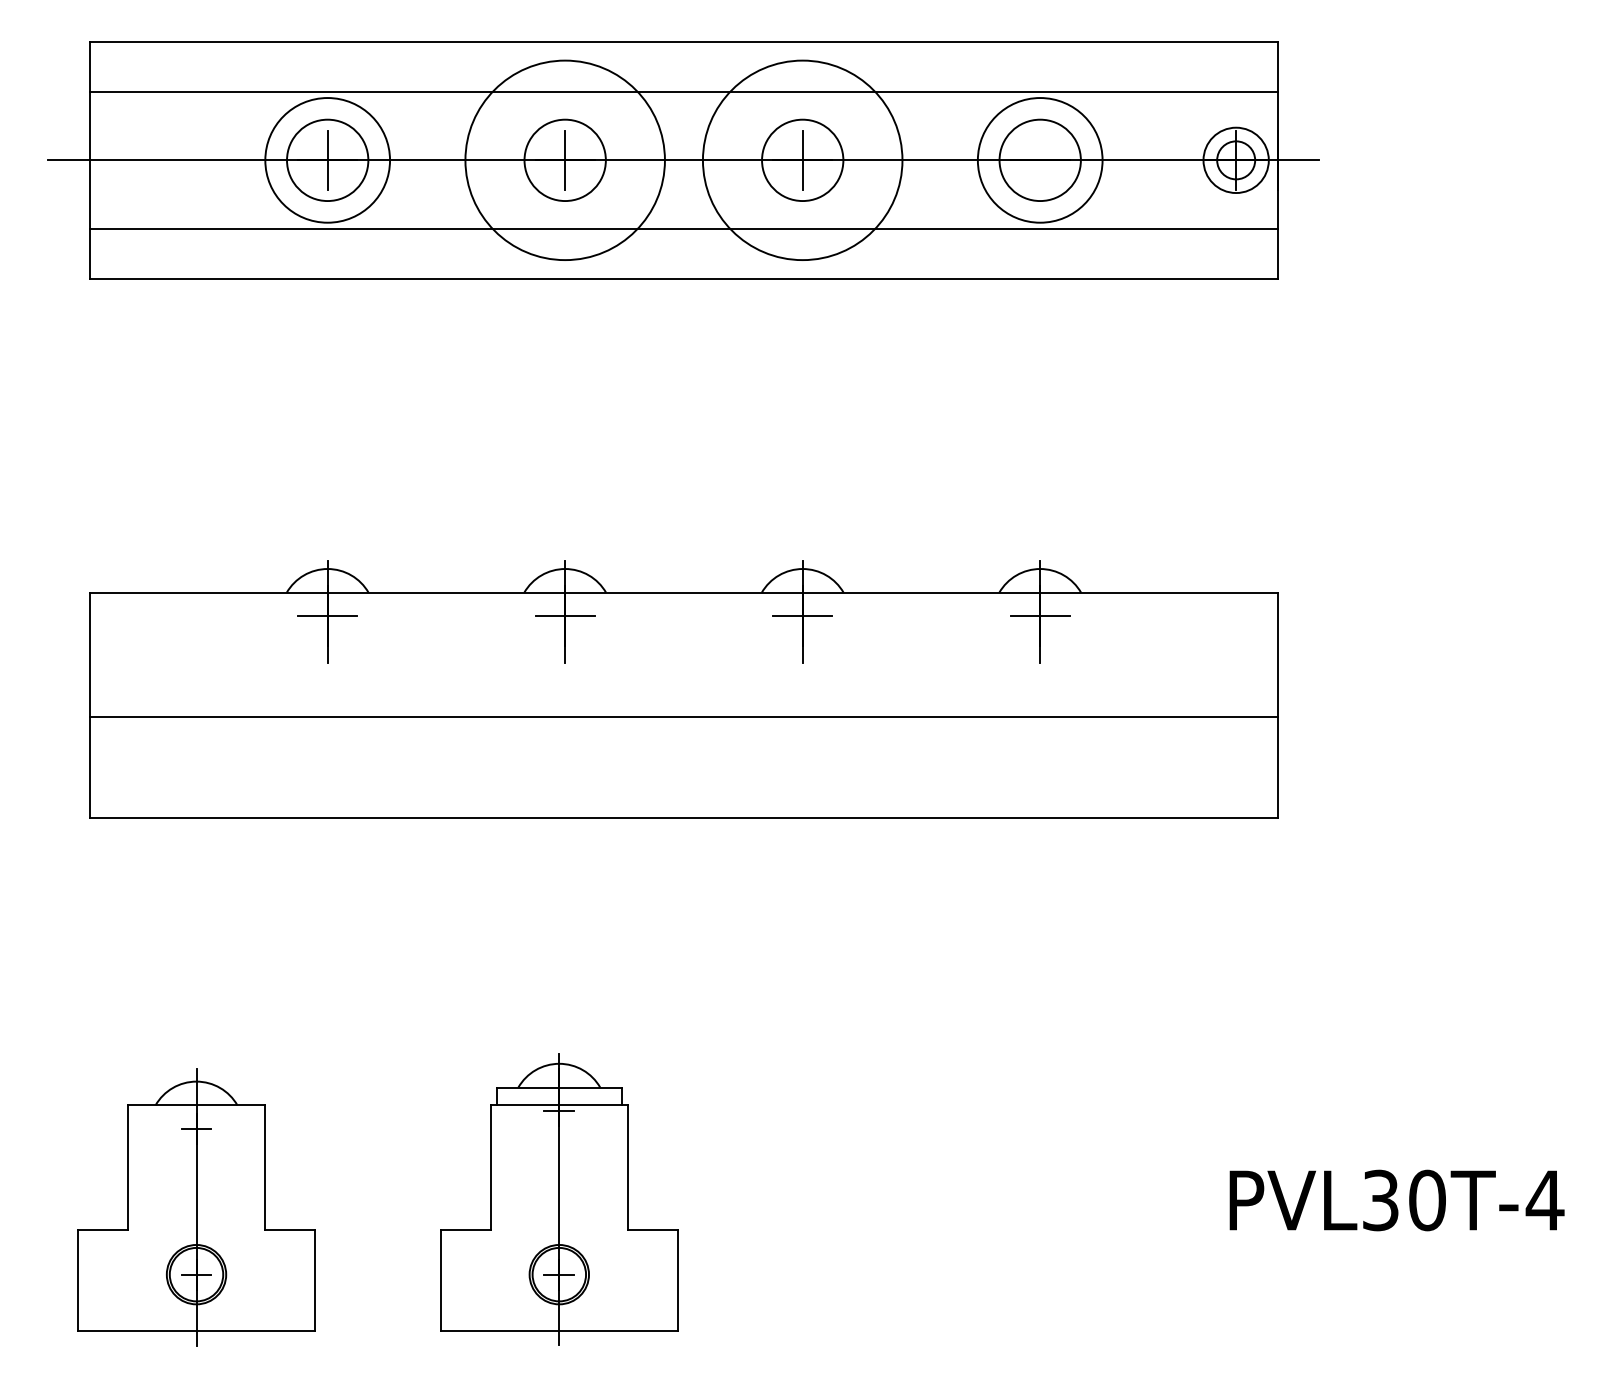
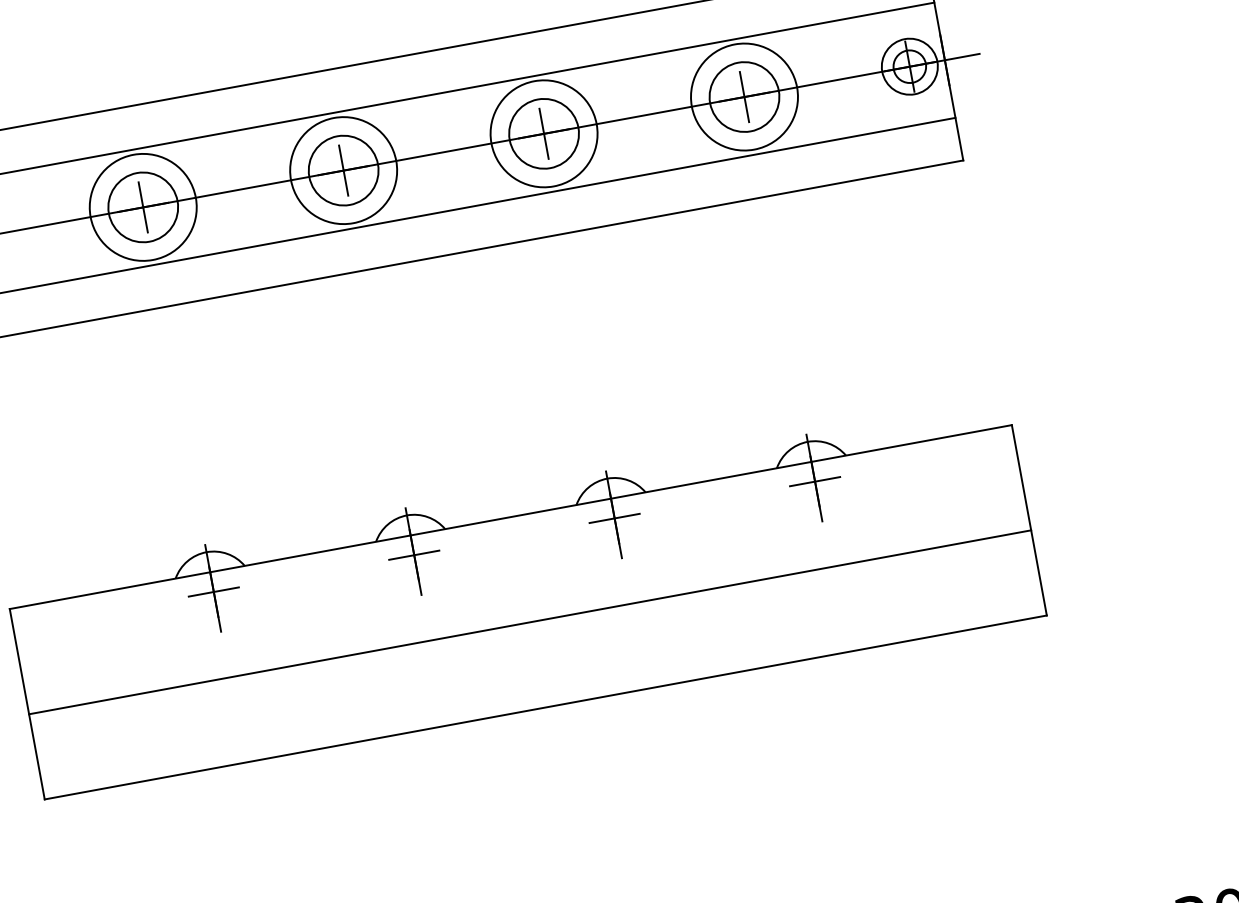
circle: (564, 160) -> (343, 170), size x0.62
circle: (802, 160) -> (543, 133), size x0.62
line: (1040, 160) -> (744, 97), added

